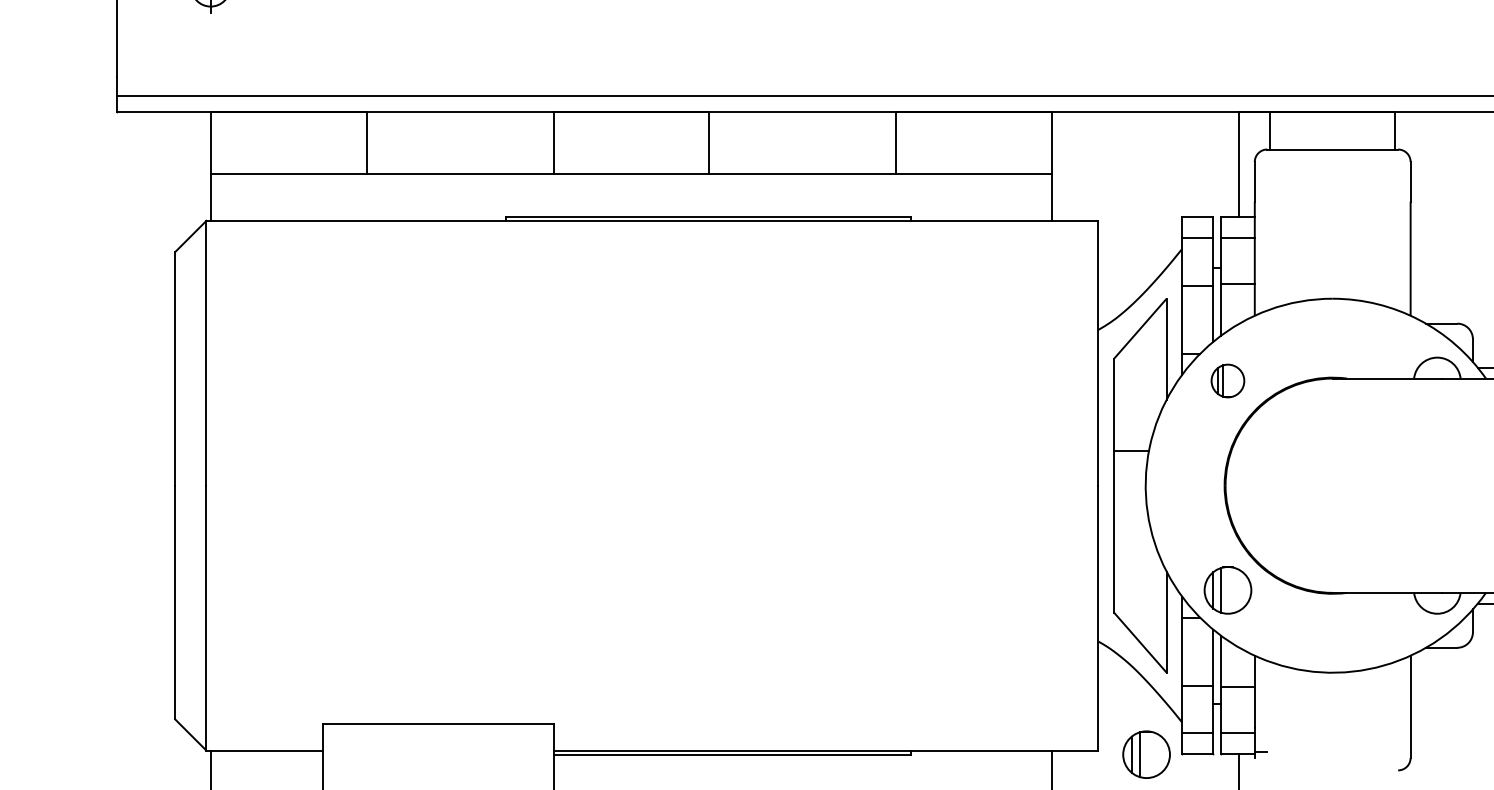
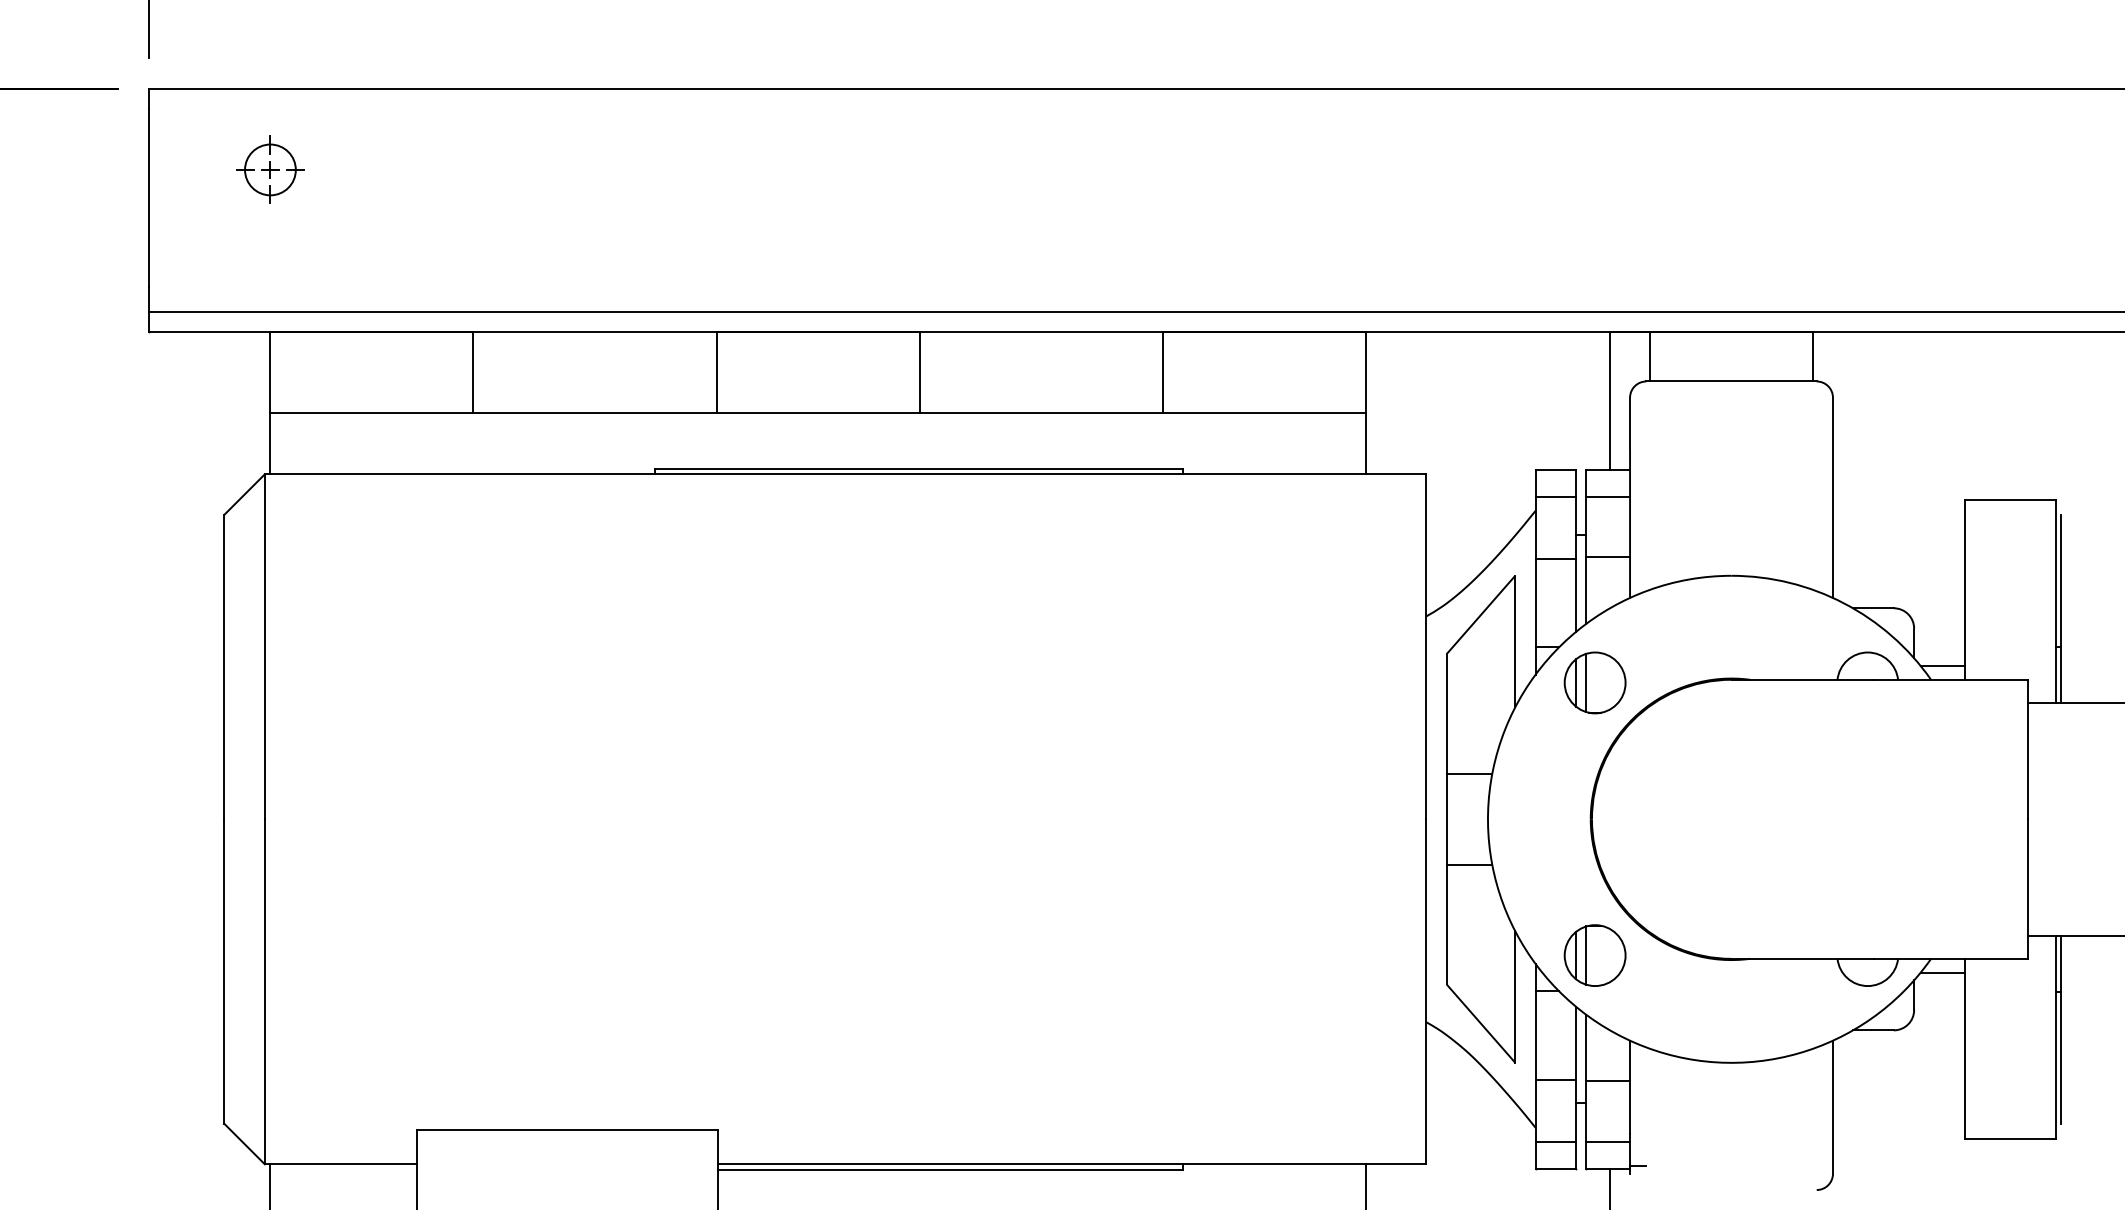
part: (1227, 380) -> (1594, 682), size x1.43
line: (1131, 520) -> (1469, 864), added
part: (1146, 754) -> (1488, 1169), removed

